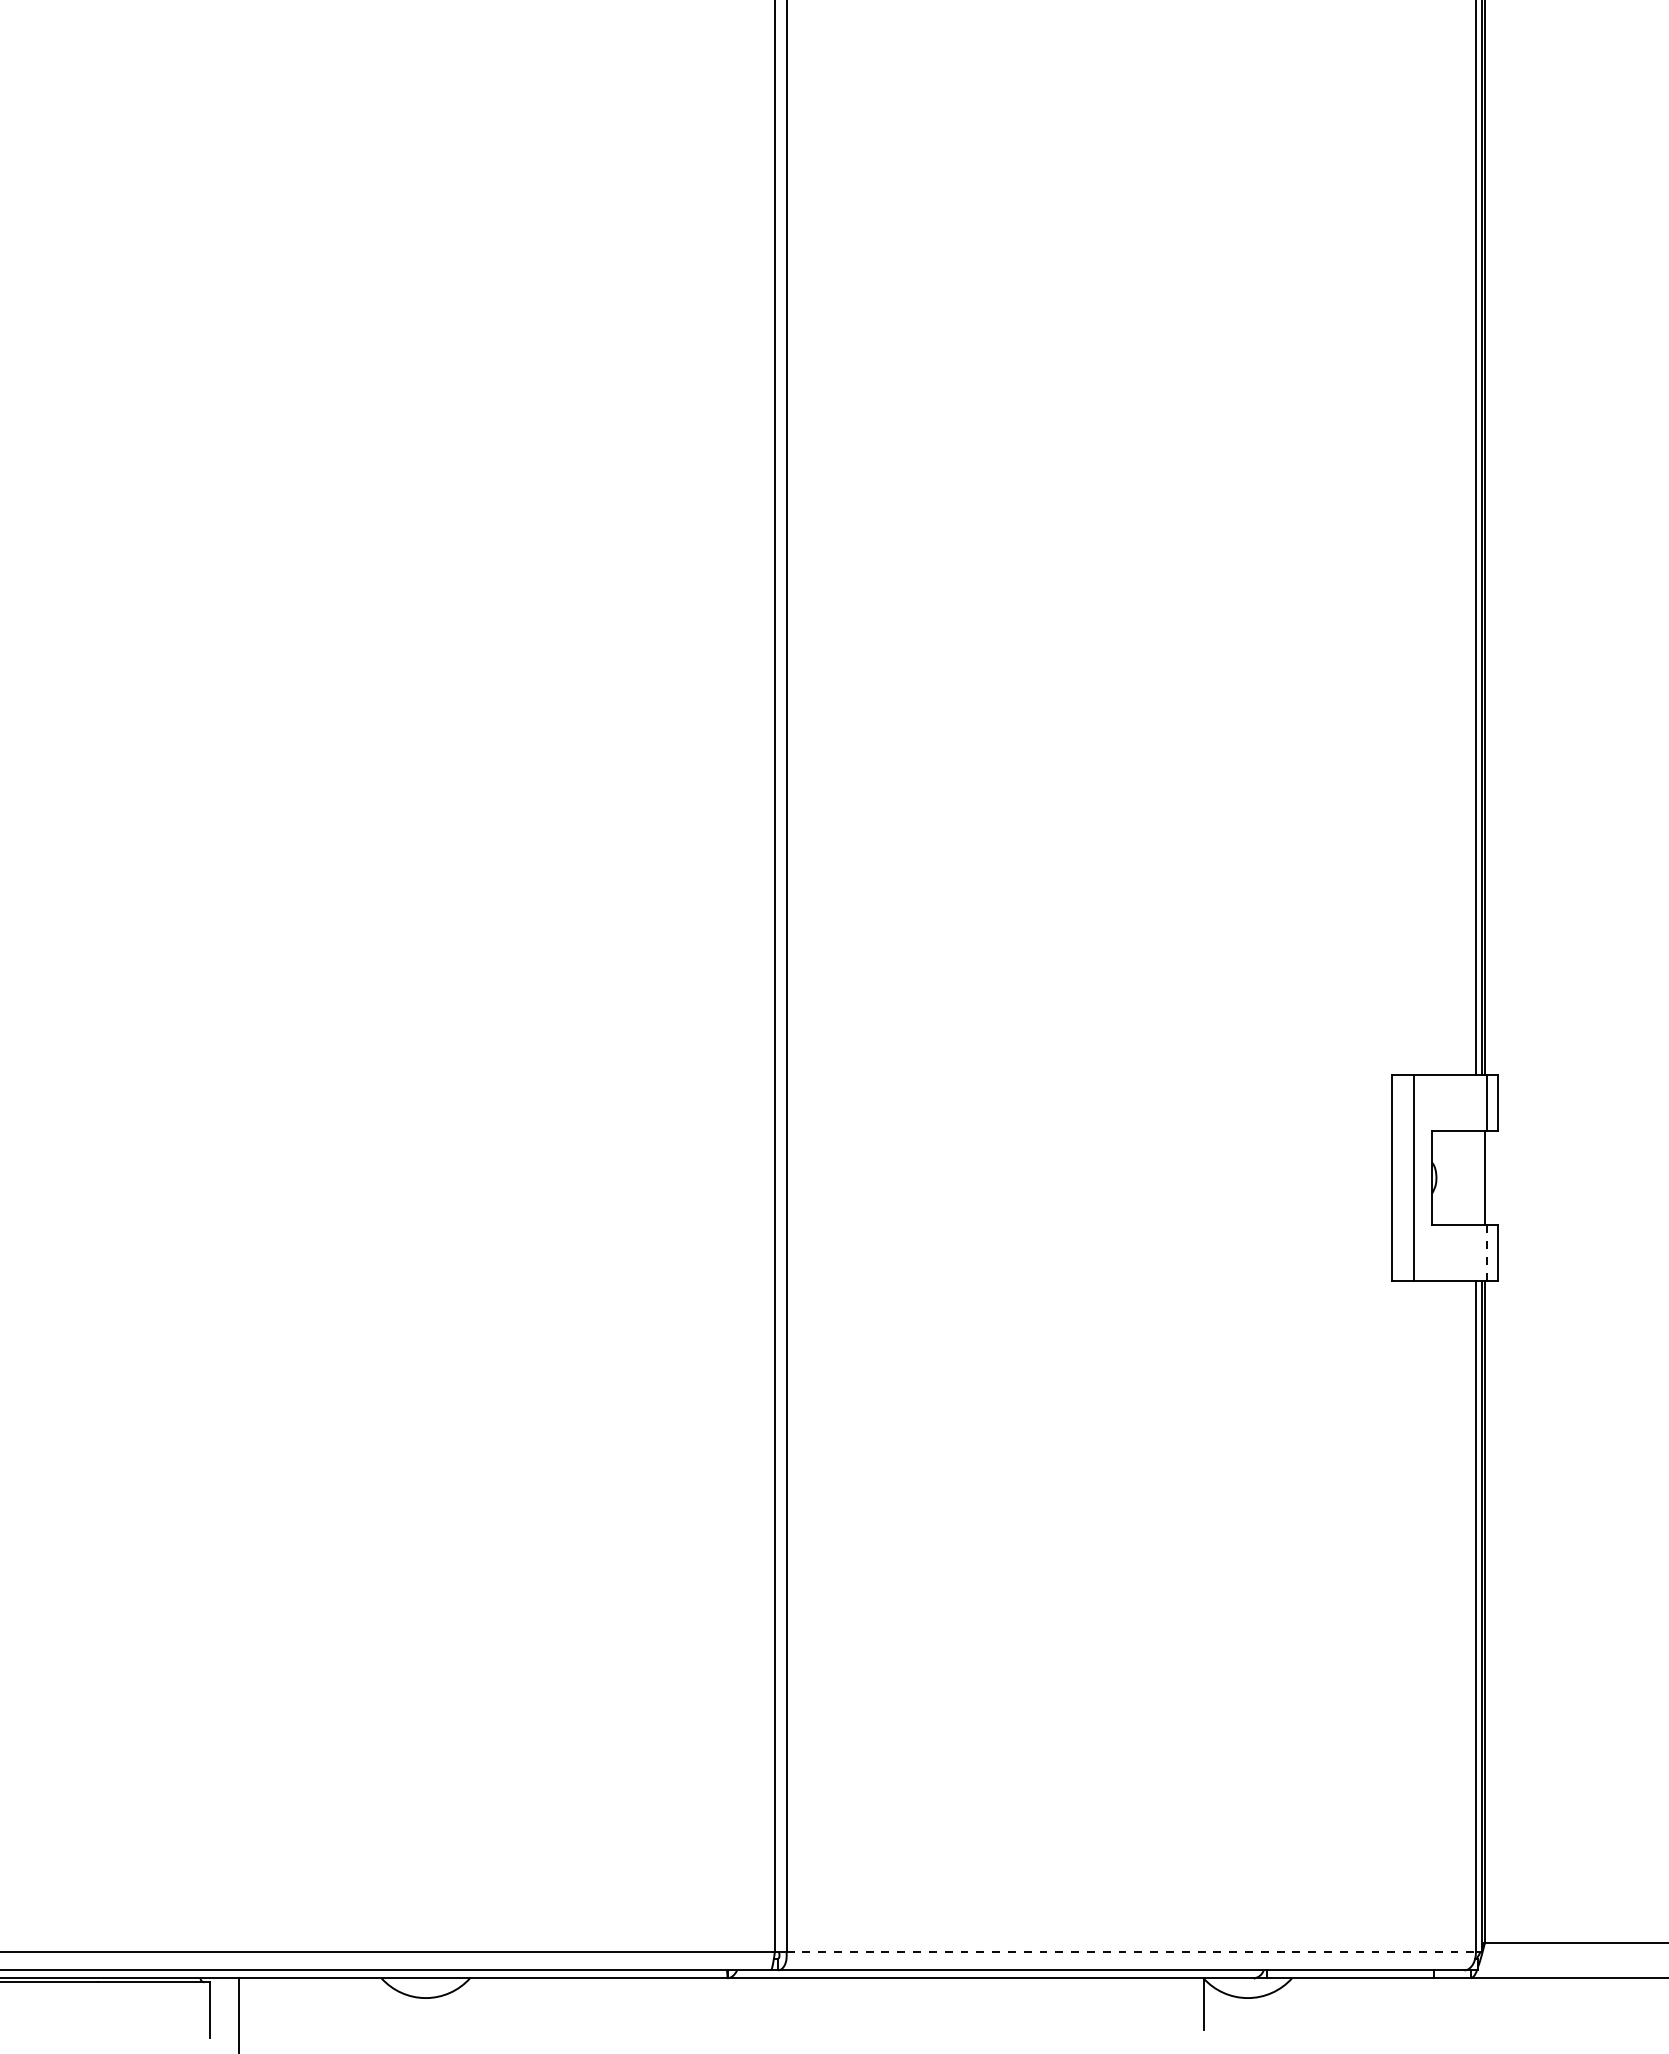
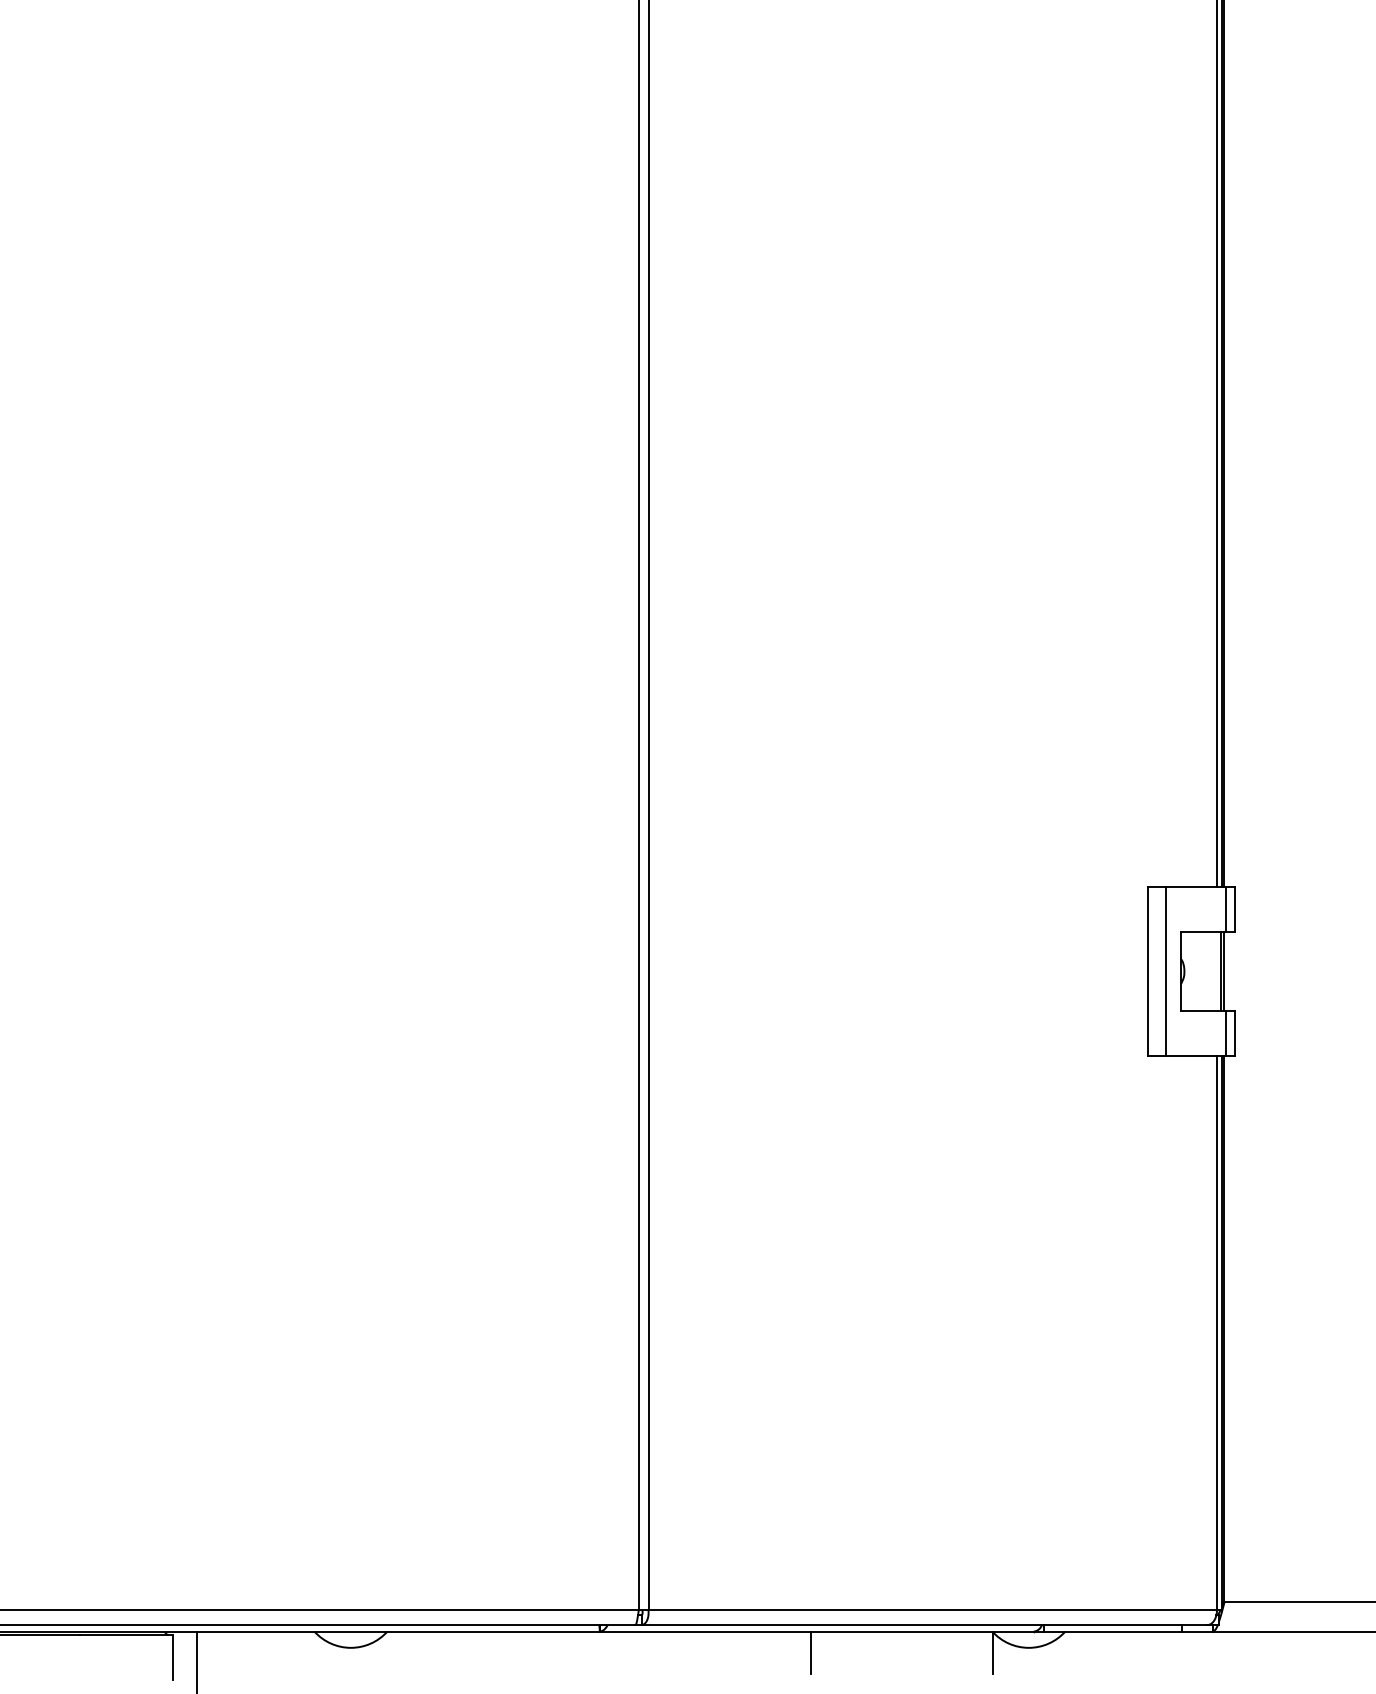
line: (1480, 1177) -> (1220, 971), added
line: (1486, 1253) -> (1225, 1033), dashed -> solid
line: (1131, 1952) -> (932, 1610), dashed -> solid
line: (983, 2003) -> (810, 1652), added

